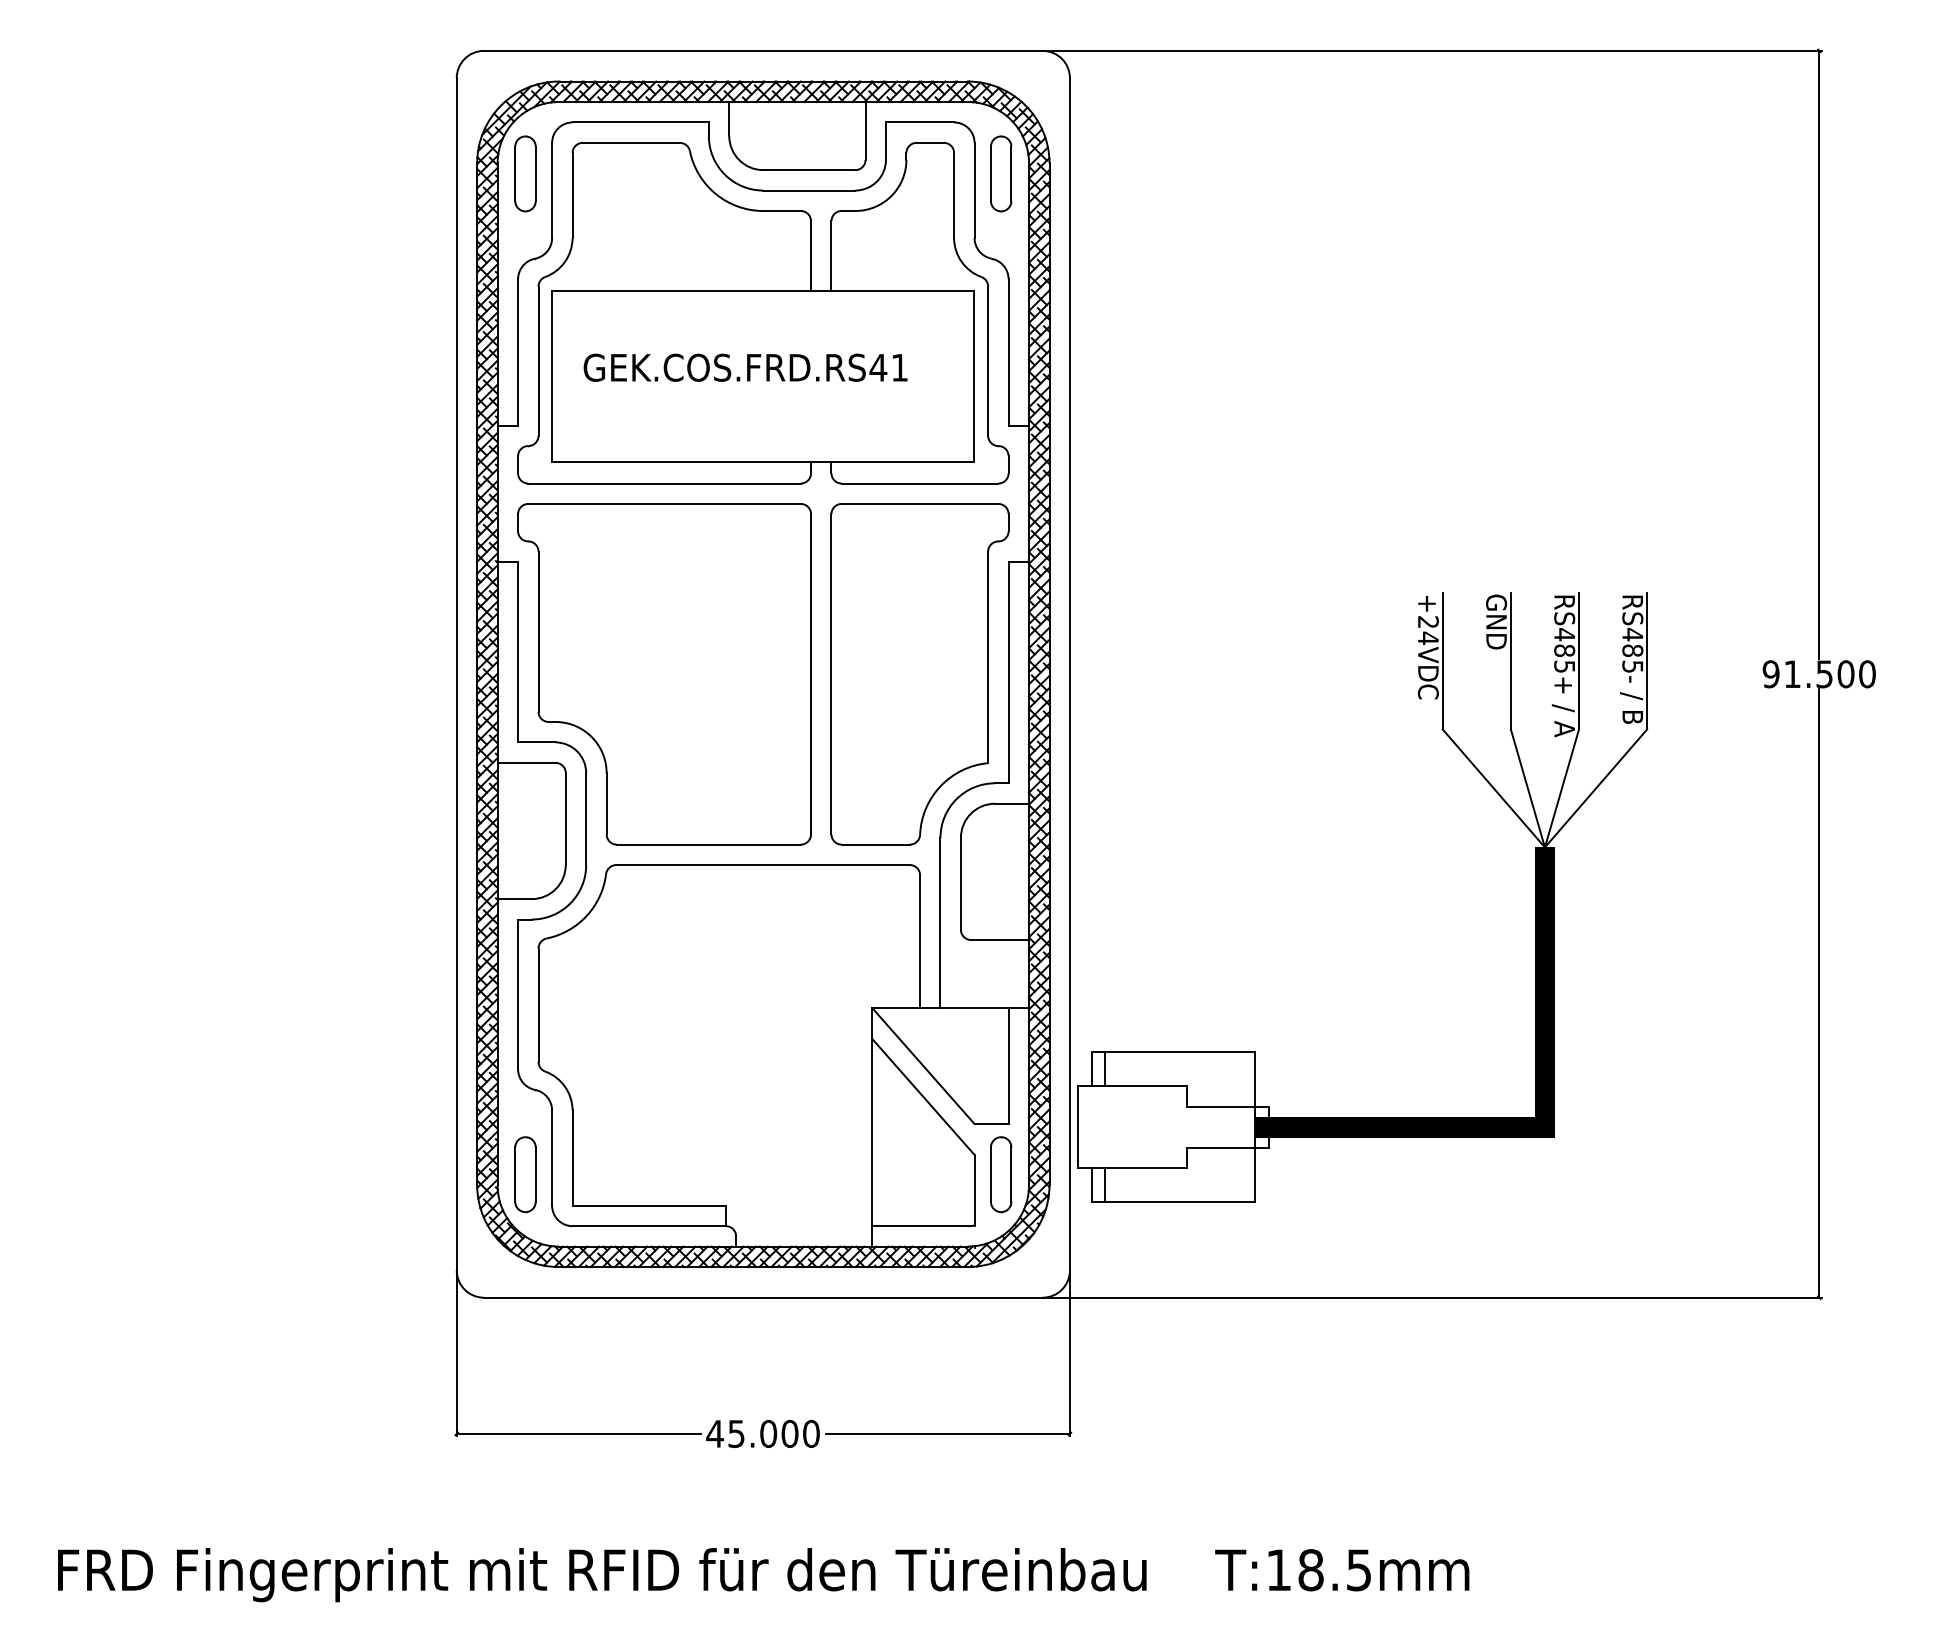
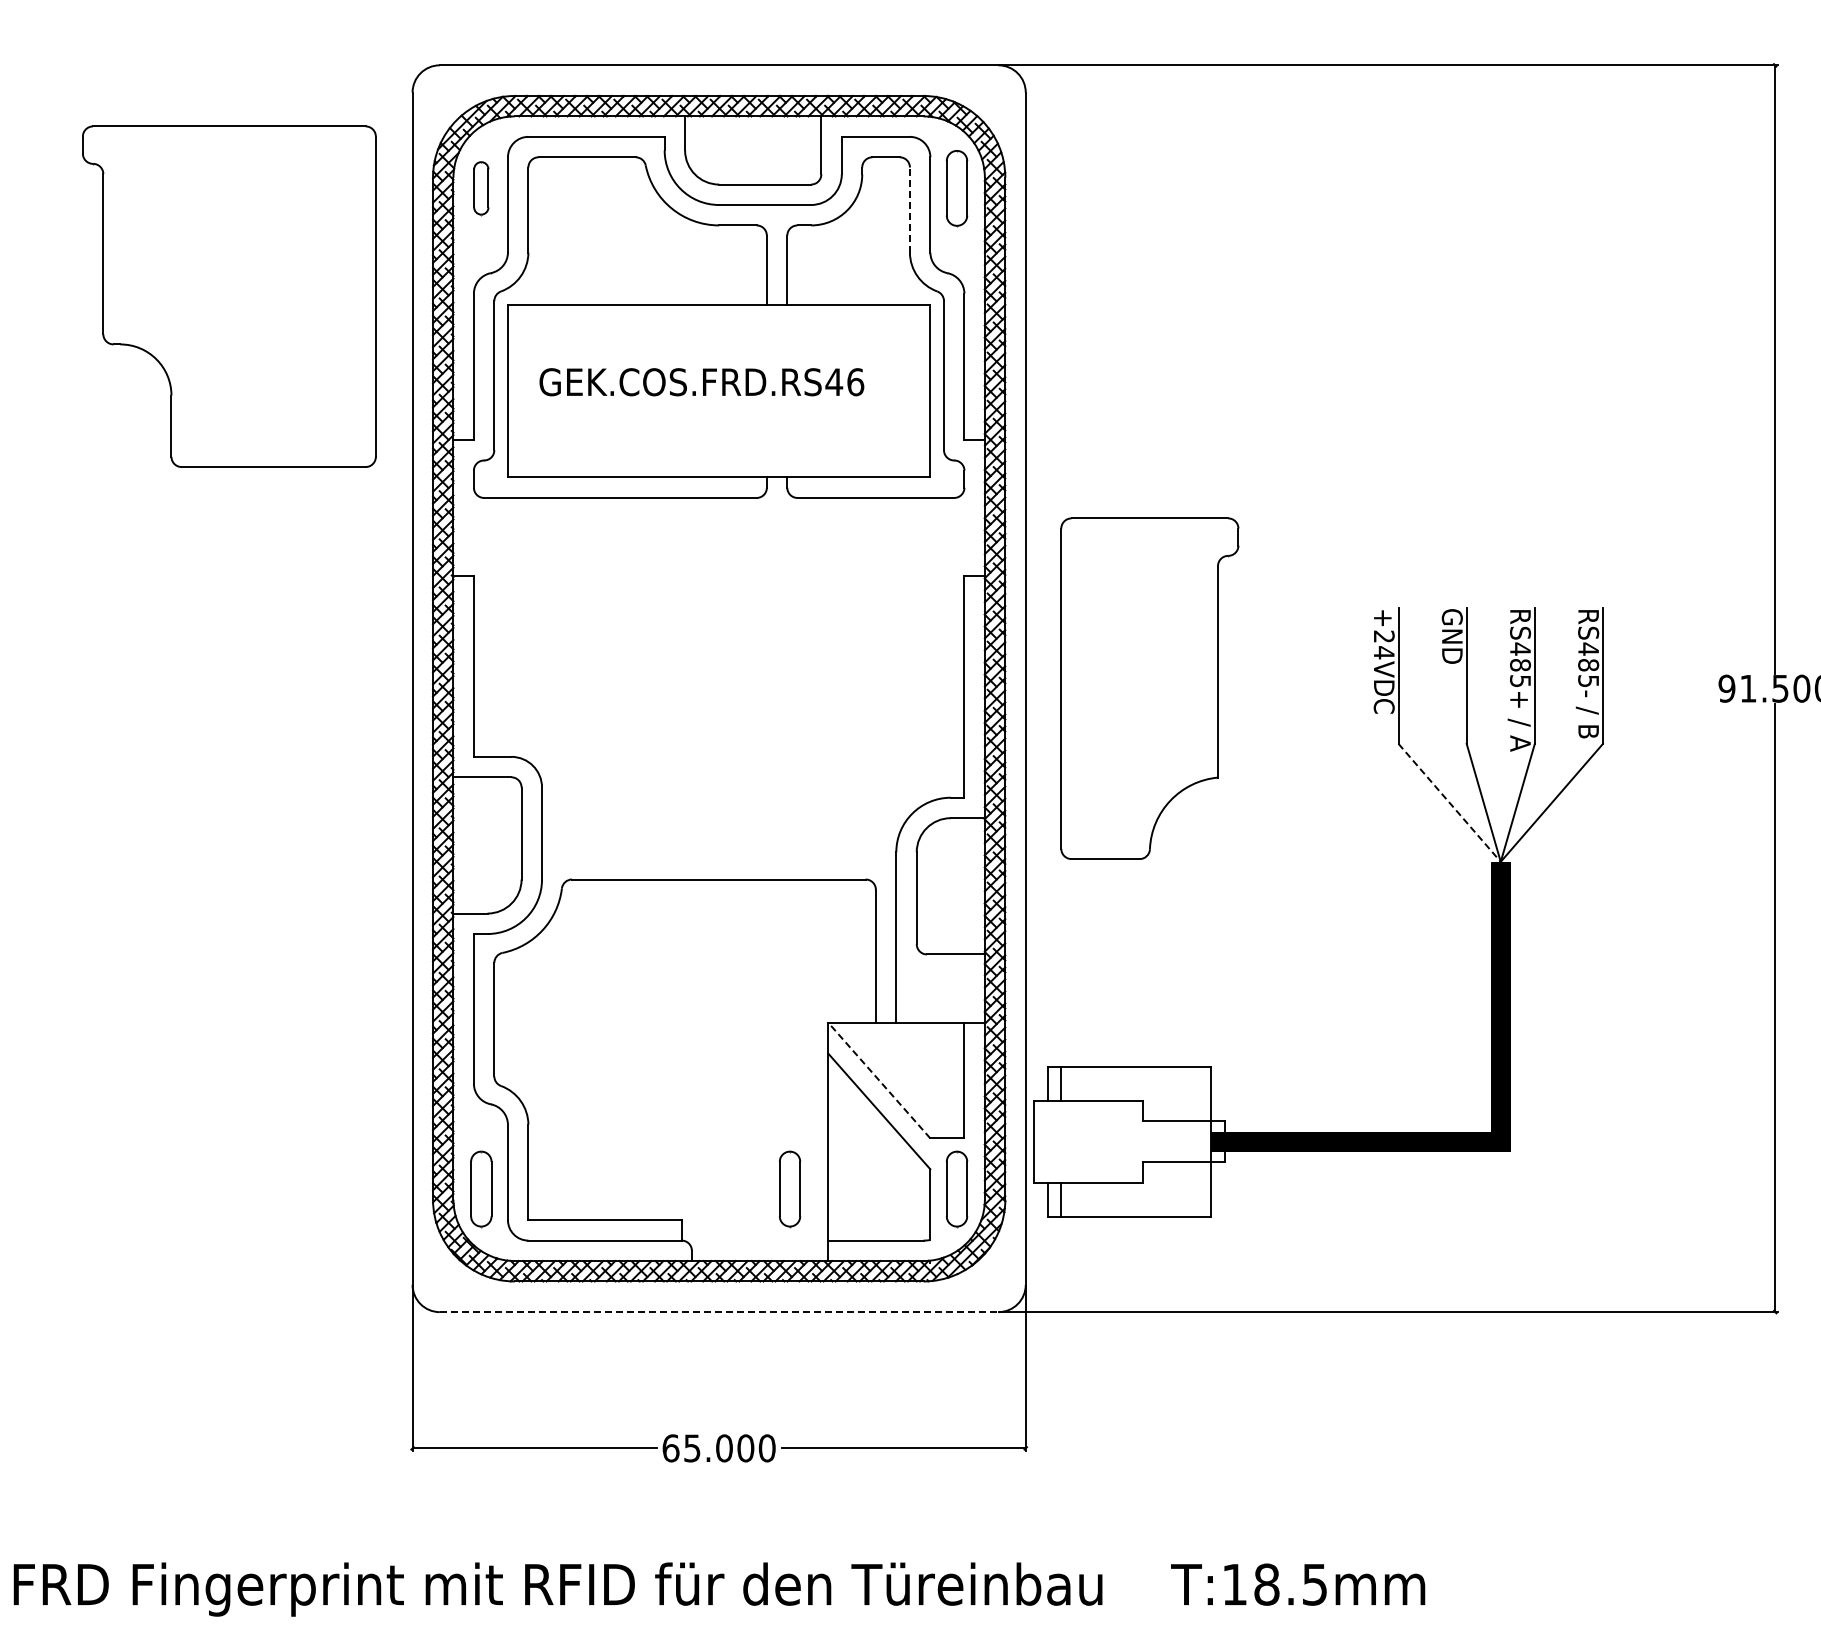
part: (525, 173) -> (481, 187), size x0.7
line: (954, 195) -> (910, 209), solid -> dashed
text: (899, 367) -> (855, 381), GEK.COS.FRD.RS41 -> GEK.COS.FRD.RS46
part: (664, 674) -> (229, 296), moved
part: (919, 674) -> (1149, 688), moved
line: (1494, 788) -> (1450, 802), solid -> dashed
line: (923, 1065) -> (879, 1079), solid -> dashed
part: (834, 1174) -> (790, 1188), added
line: (763, 1297) -> (719, 1311), solid -> dashed
text: (714, 1433) -> (670, 1447), 45.000 -> 65.000

